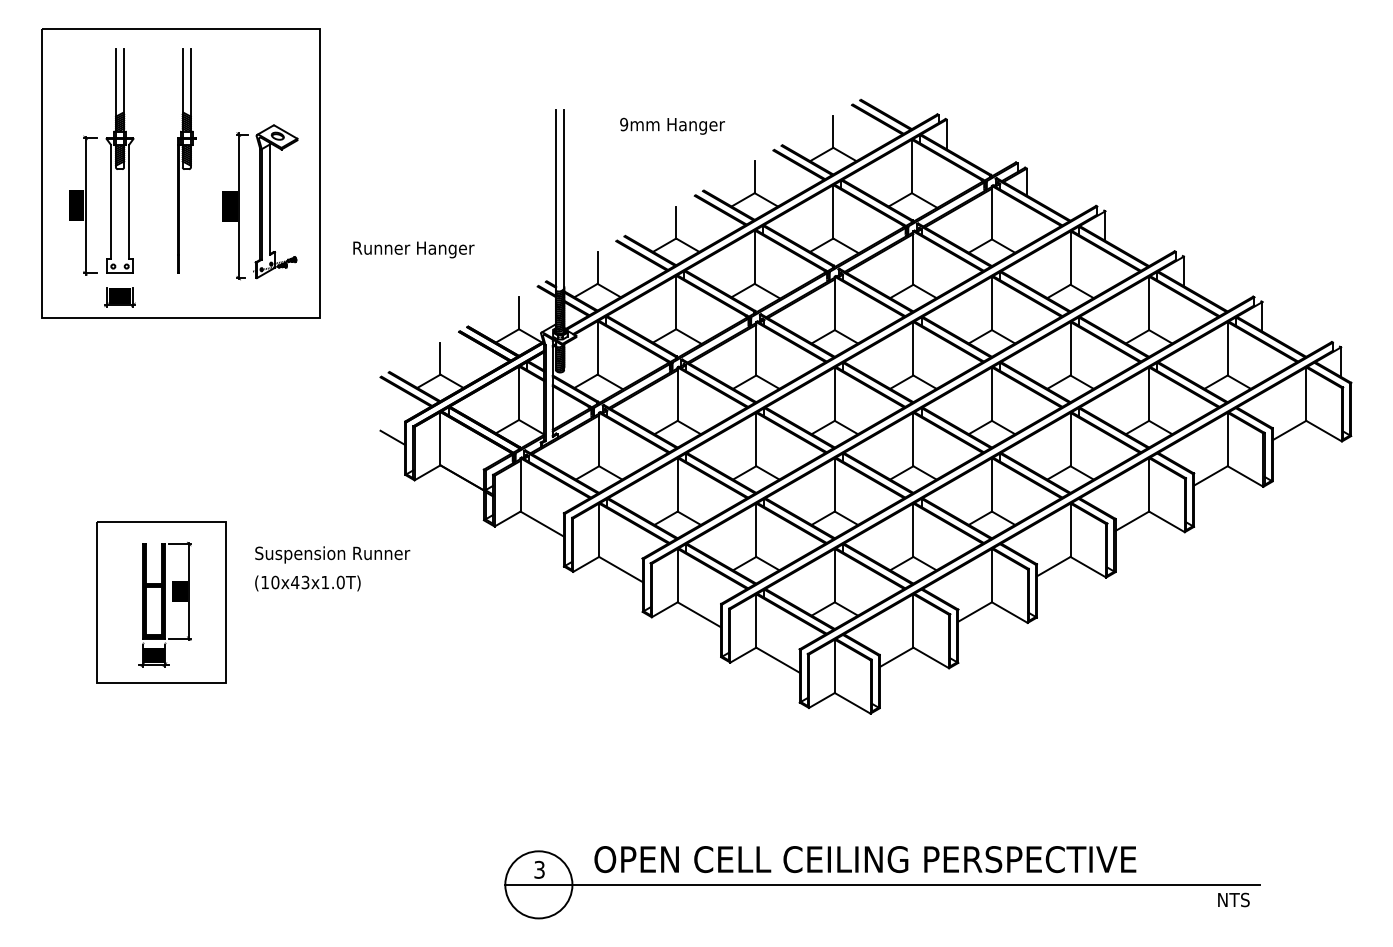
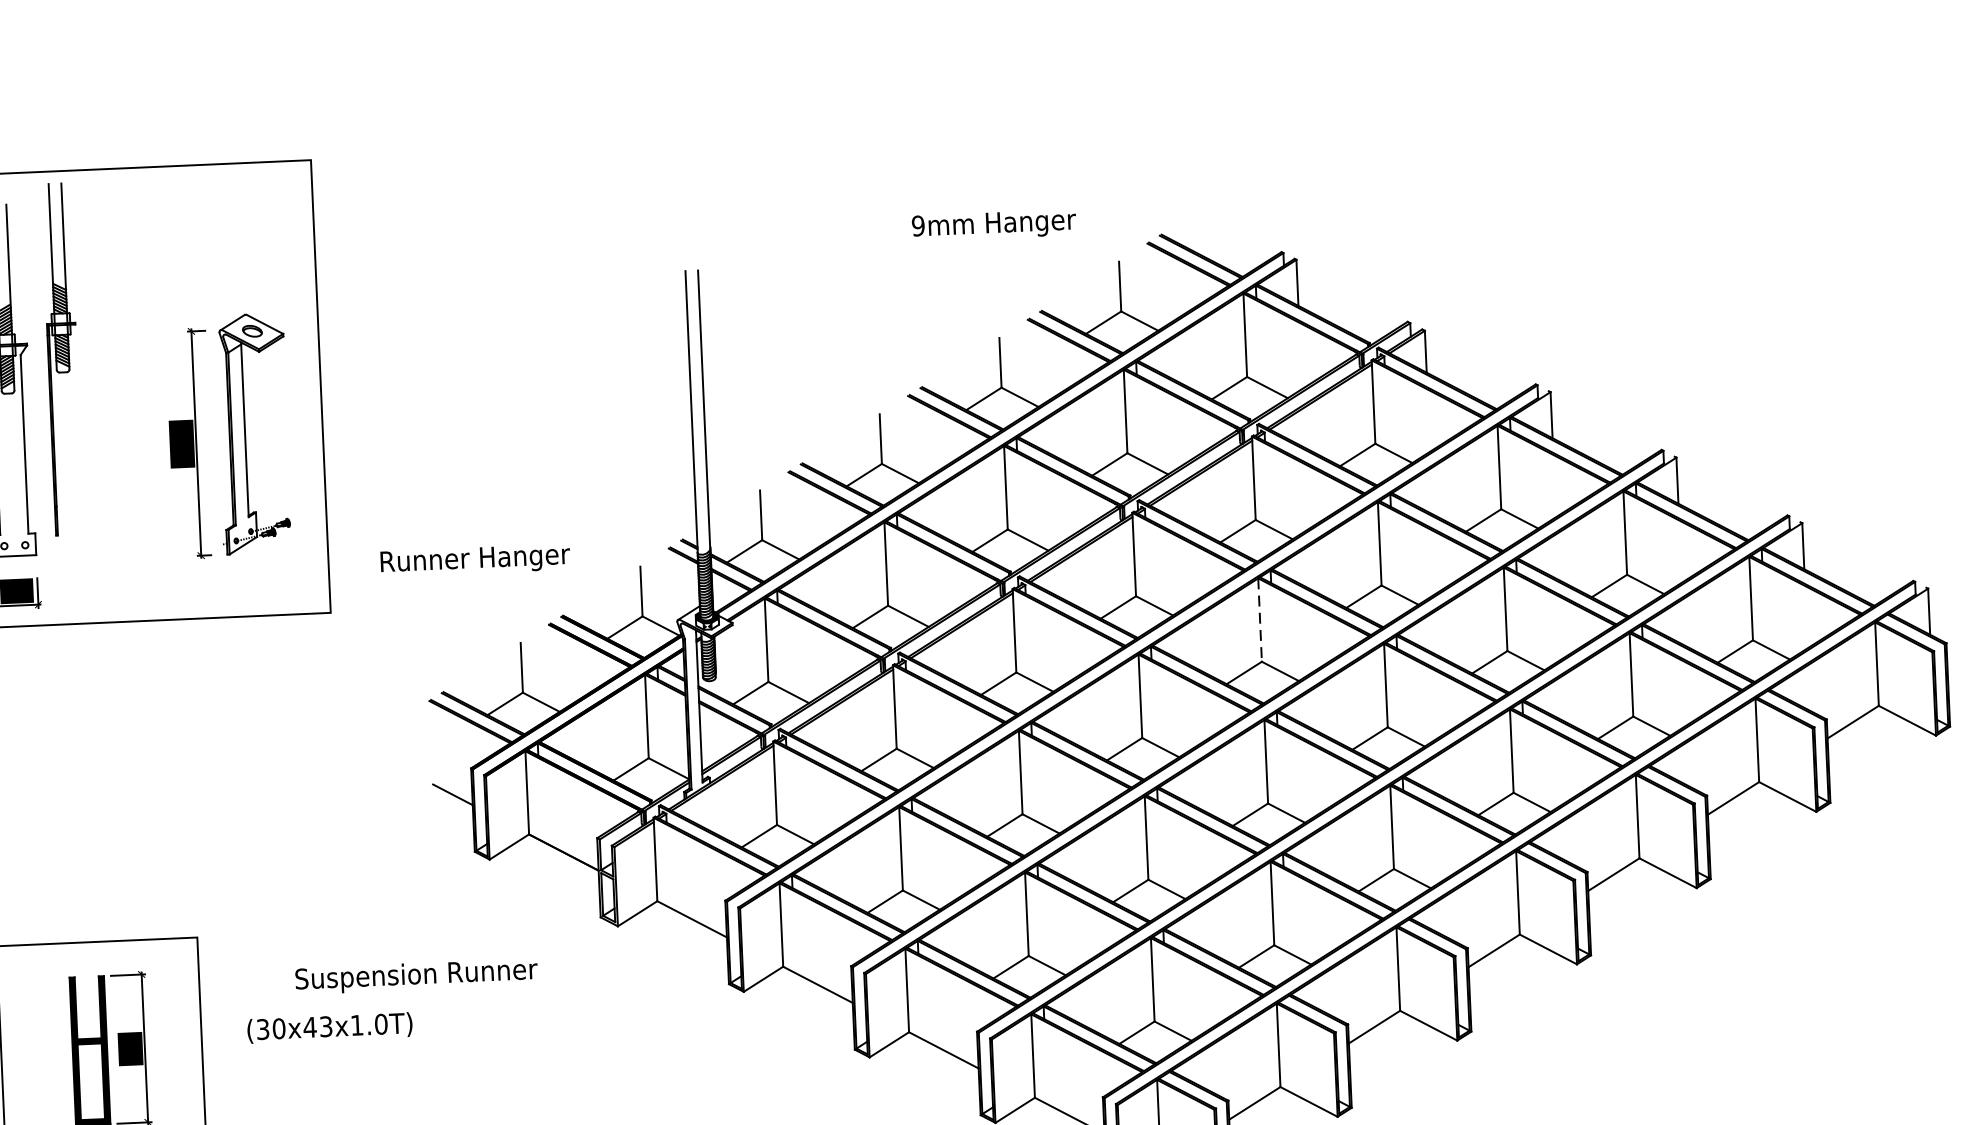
text: (672, 125) -> (994, 224), moved
part: (186, 160) -> (62, 358), moved
text: (413, 249) -> (474, 559), moved
line: (913, 348) -> (1260, 619), solid -> dashed
text: (332, 554) -> (416, 975), moved
text: (264, 582) -> (262, 1029), (10x43x1.0T) -> (30x43x1.0T)

